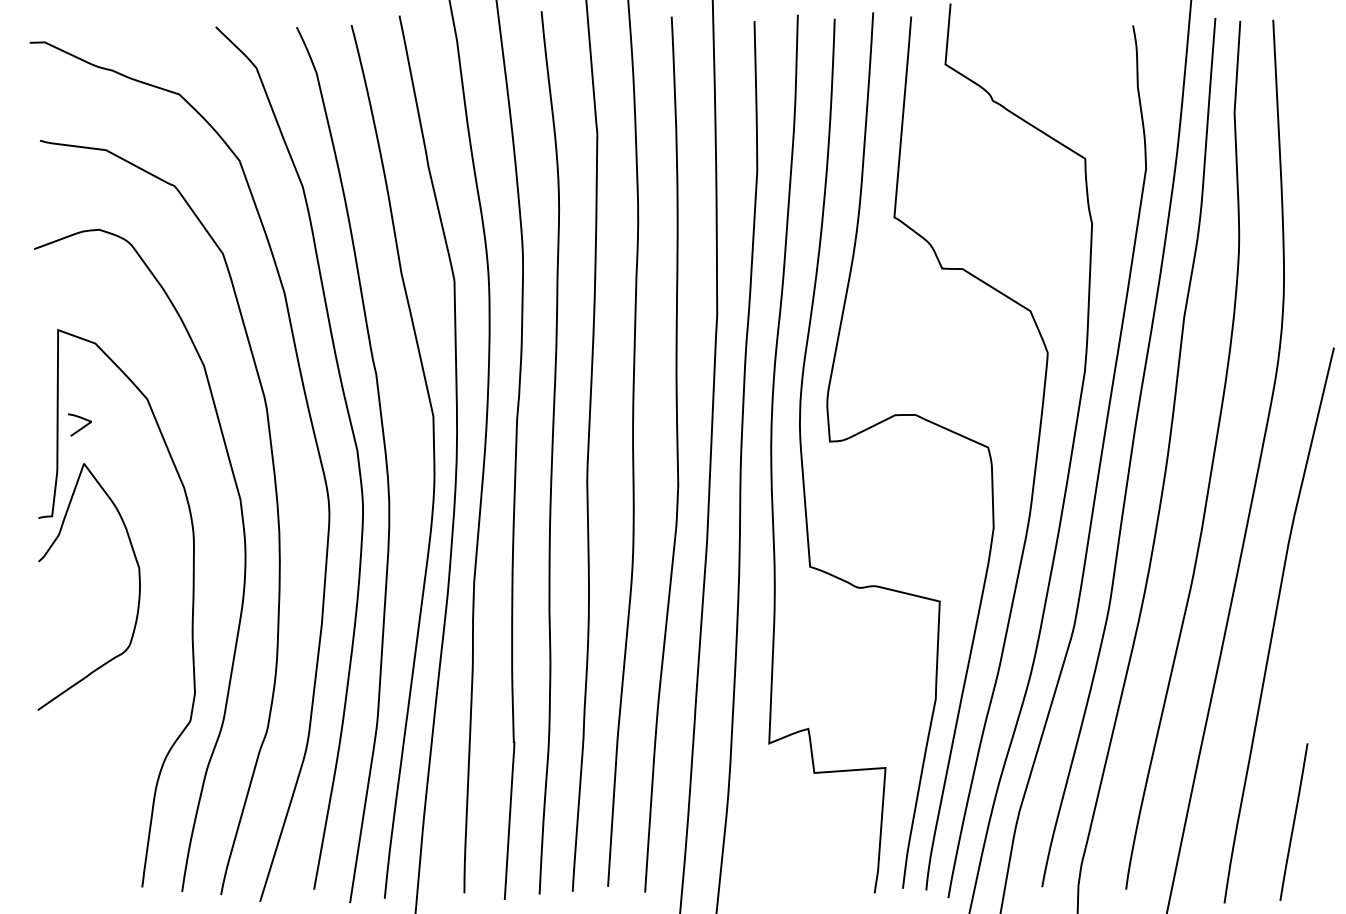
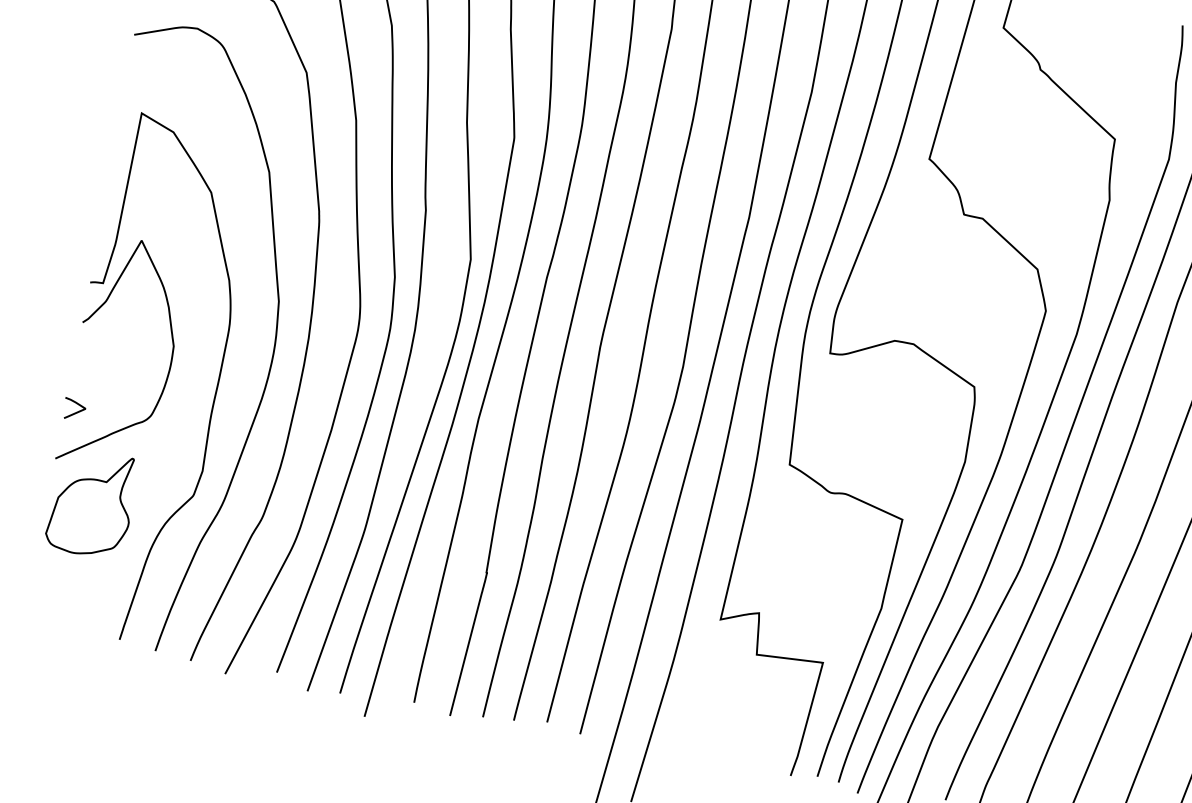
curve: (82, 426) -> (76, 411), moved
part: (85, 749) -> (92, 503), added

